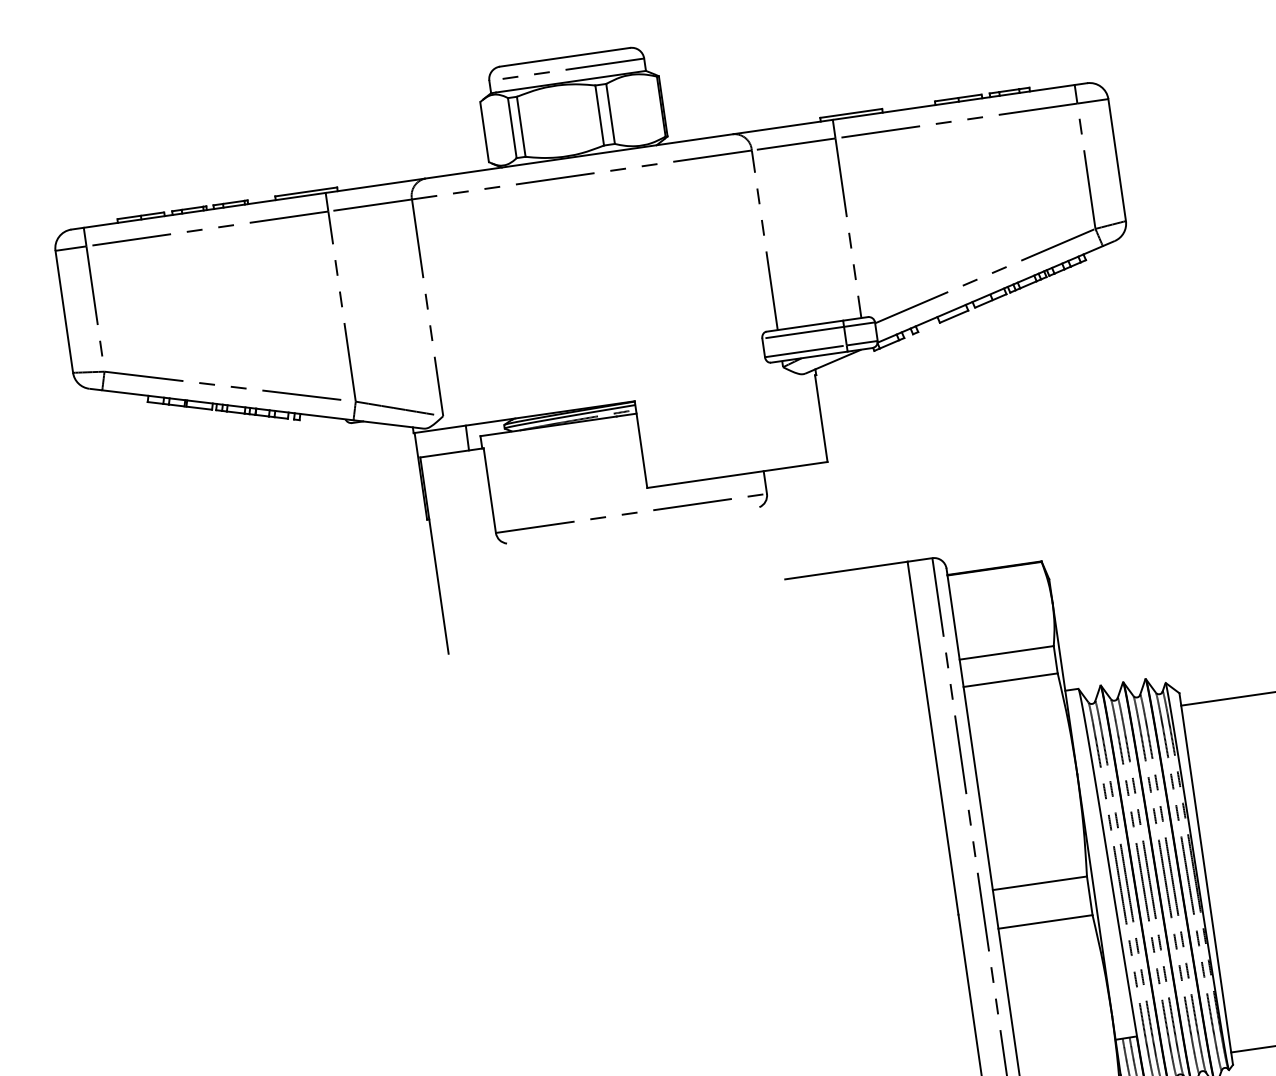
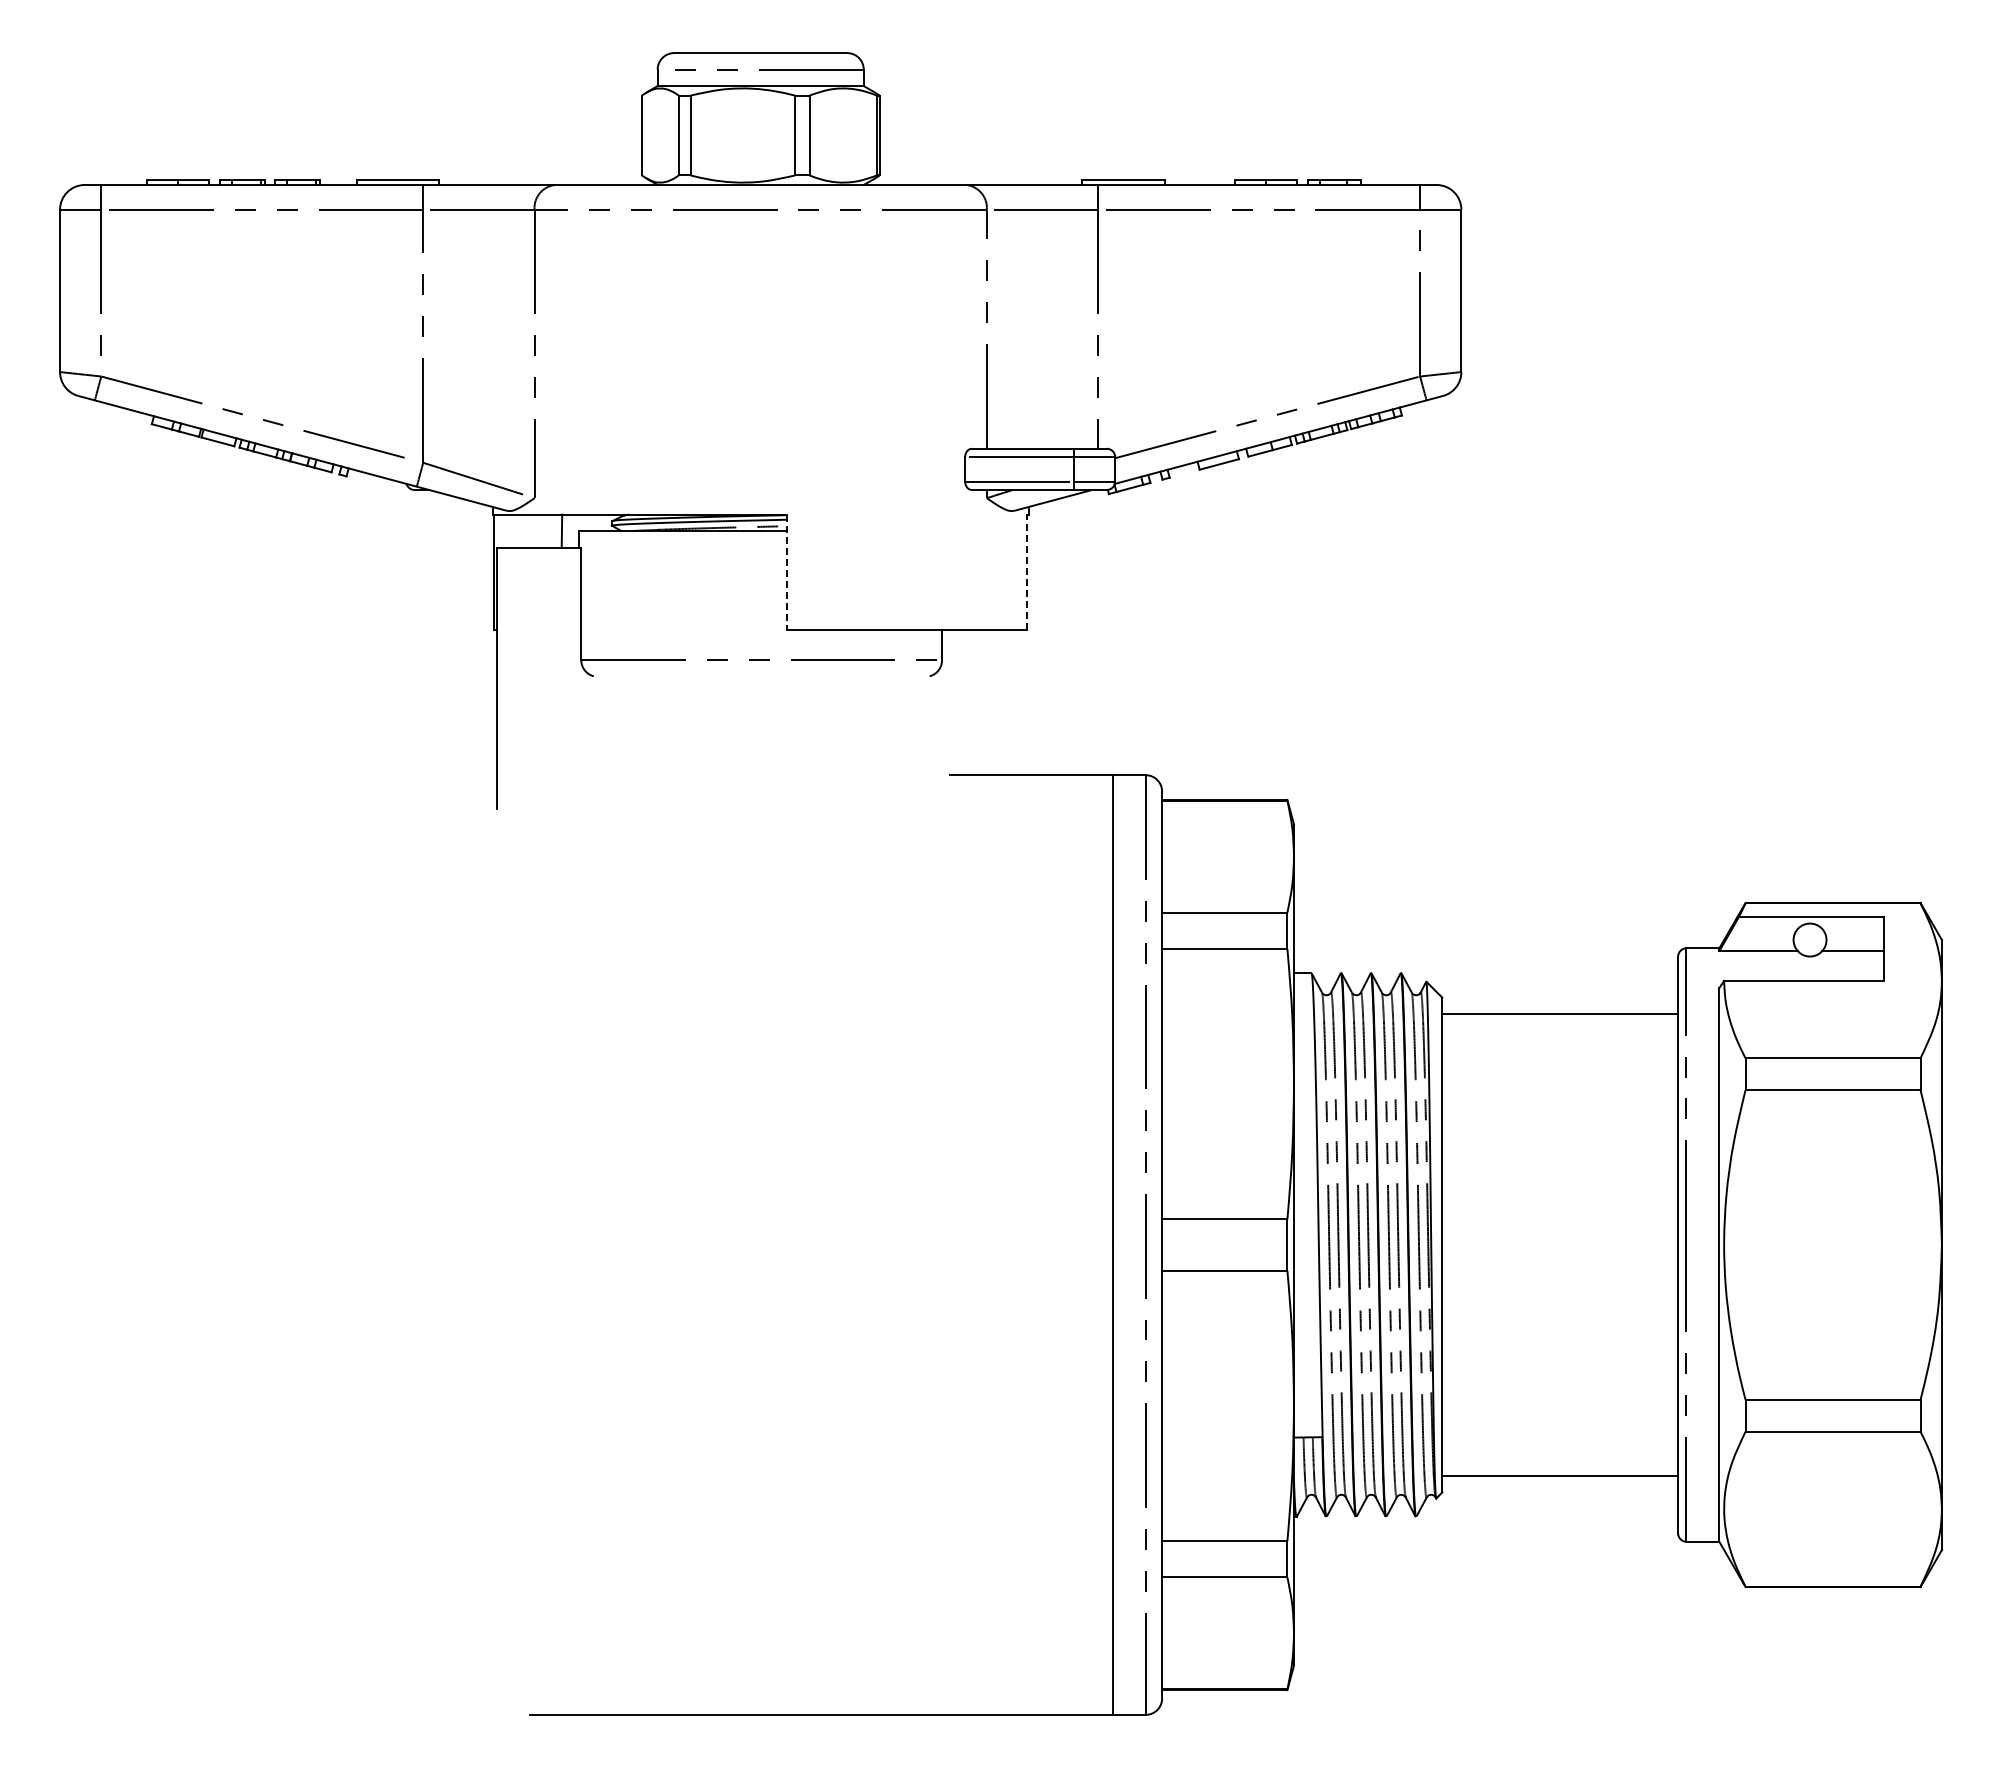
line: (821, 418) -> (1027, 572), solid -> dashed
line: (641, 444) -> (787, 572), solid -> dashed

